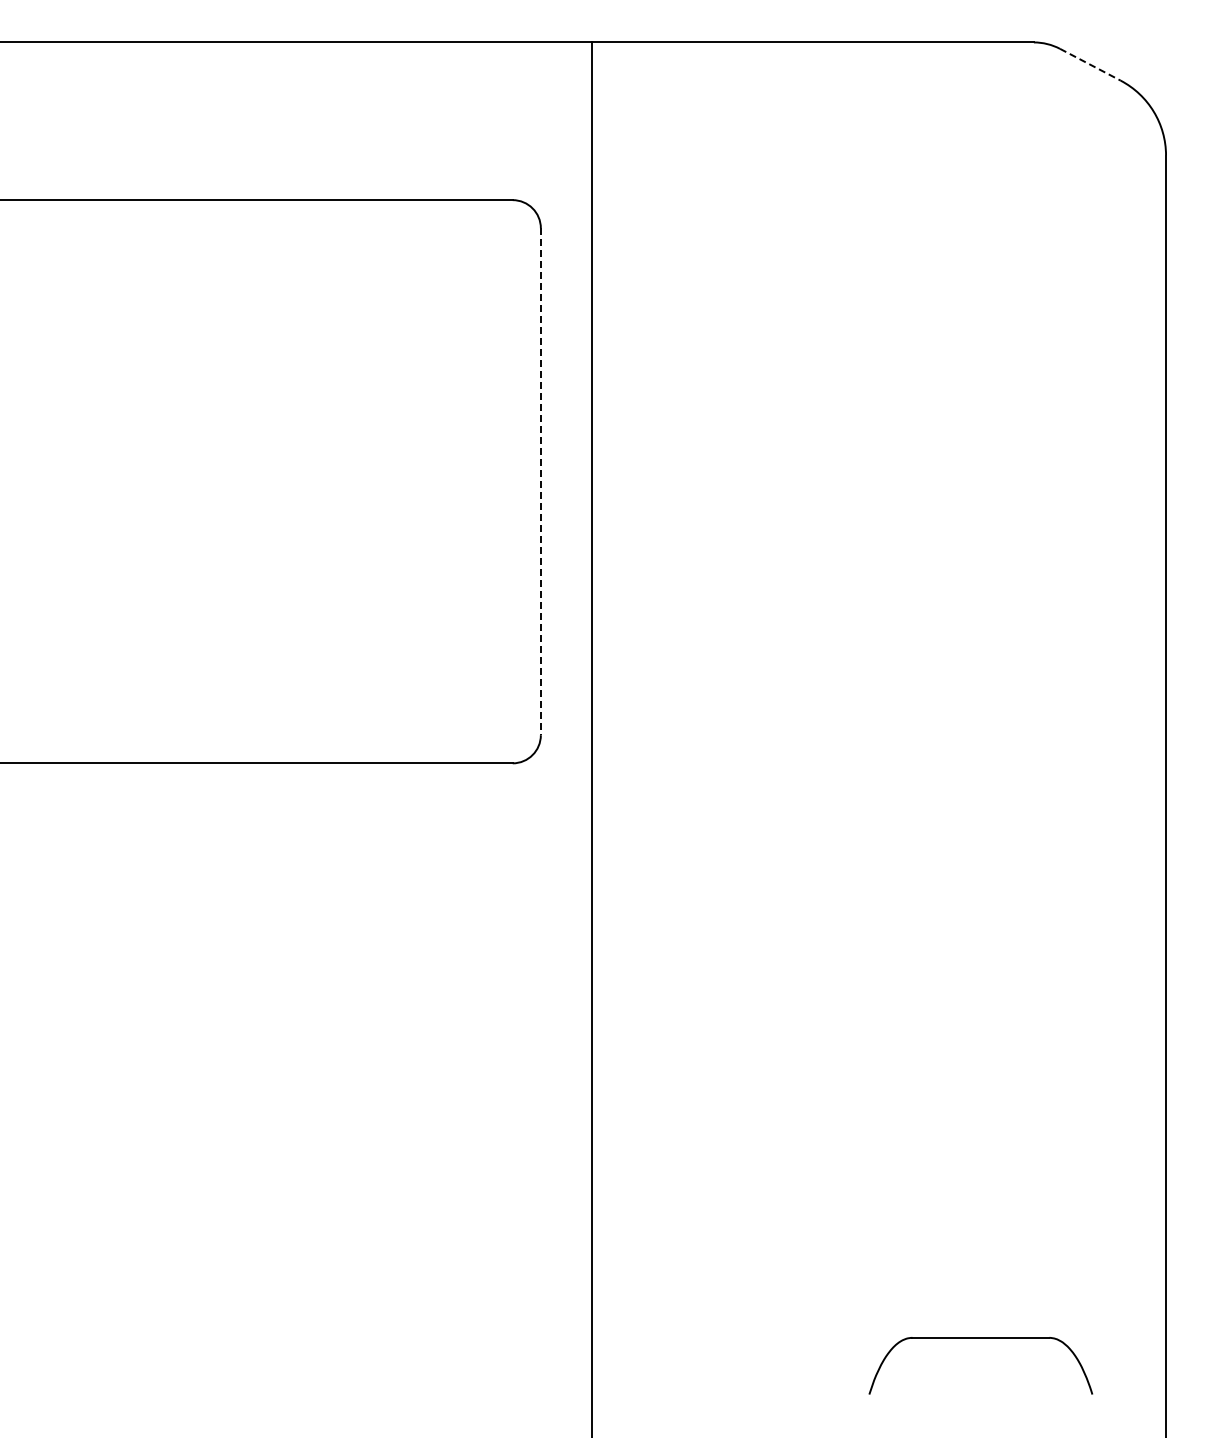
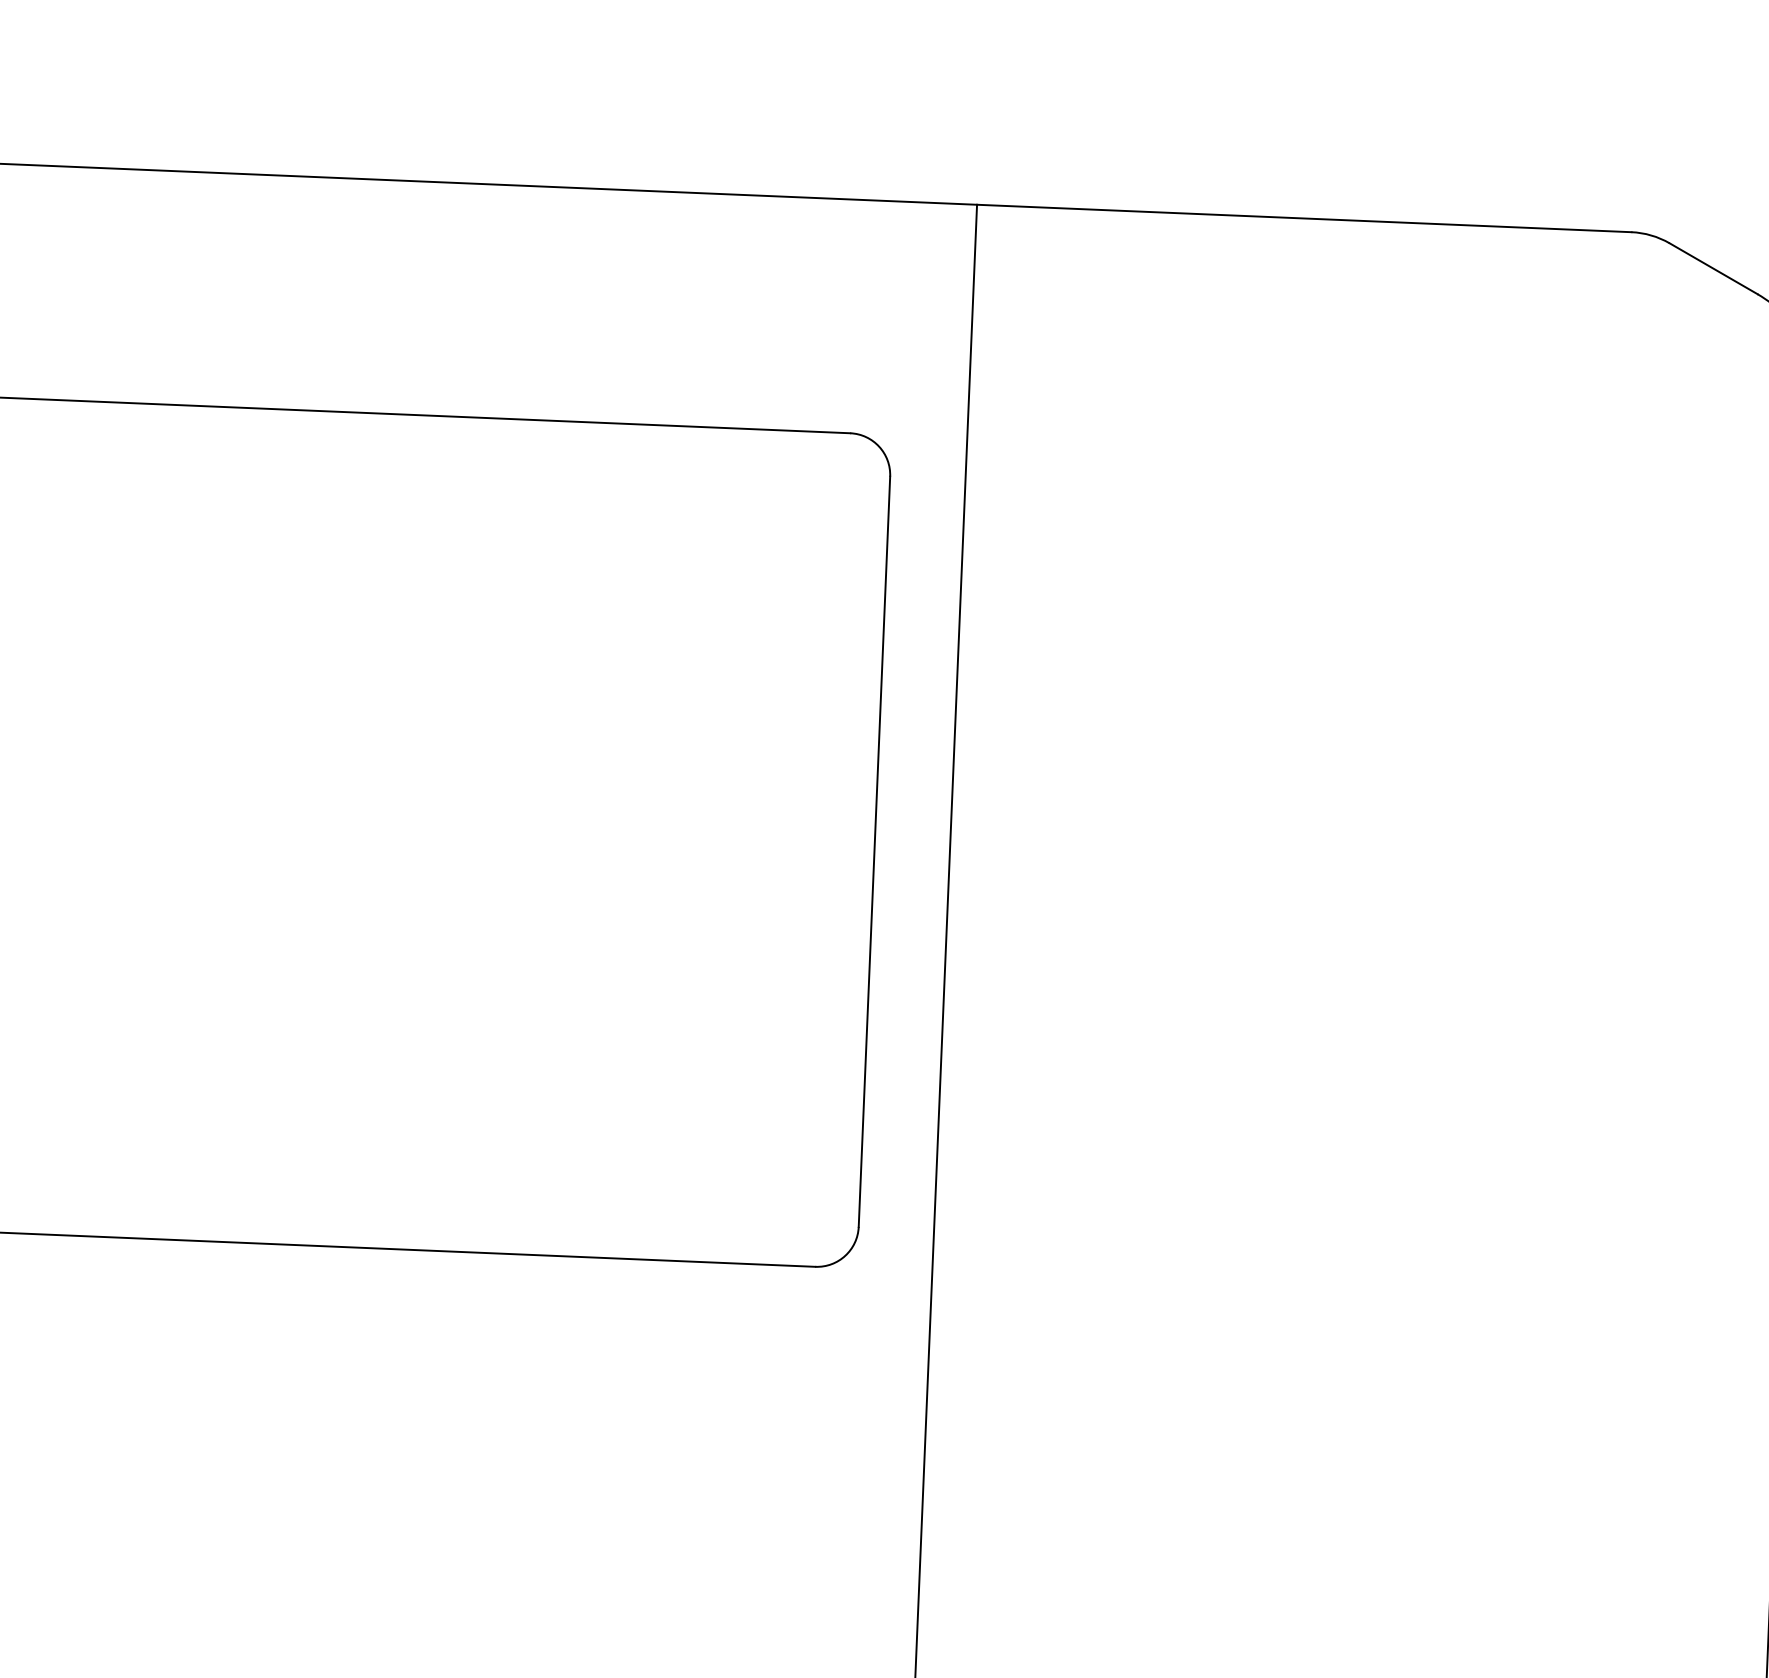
line: (1090, 65) -> (1713, 269), dashed -> solid
line: (540, 482) -> (873, 852), dashed -> solid

